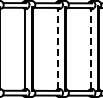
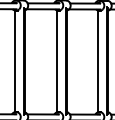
line: (58, 48) -> (57, 60), dashed -> solid
line: (90, 48) -> (98, 60), dashed -> solid

